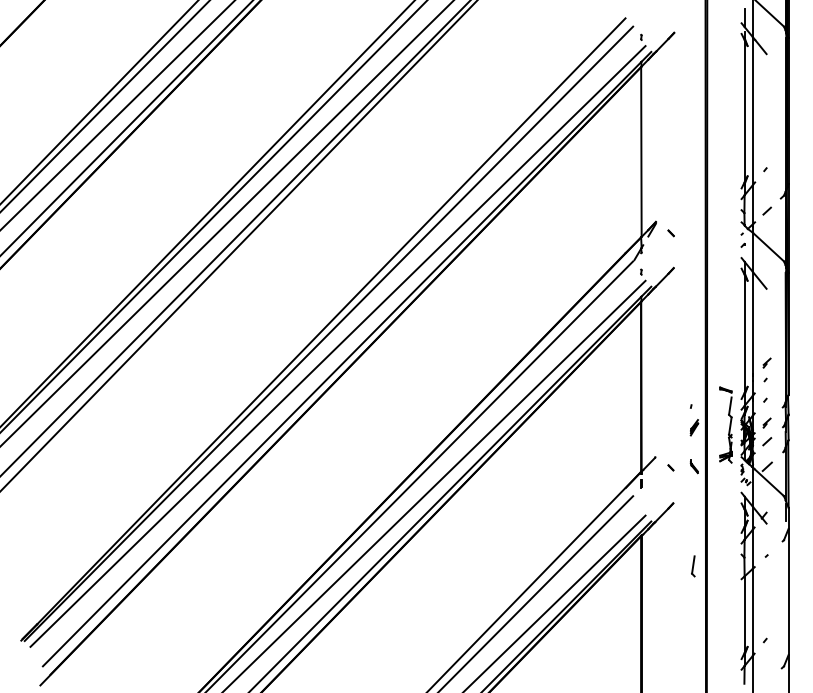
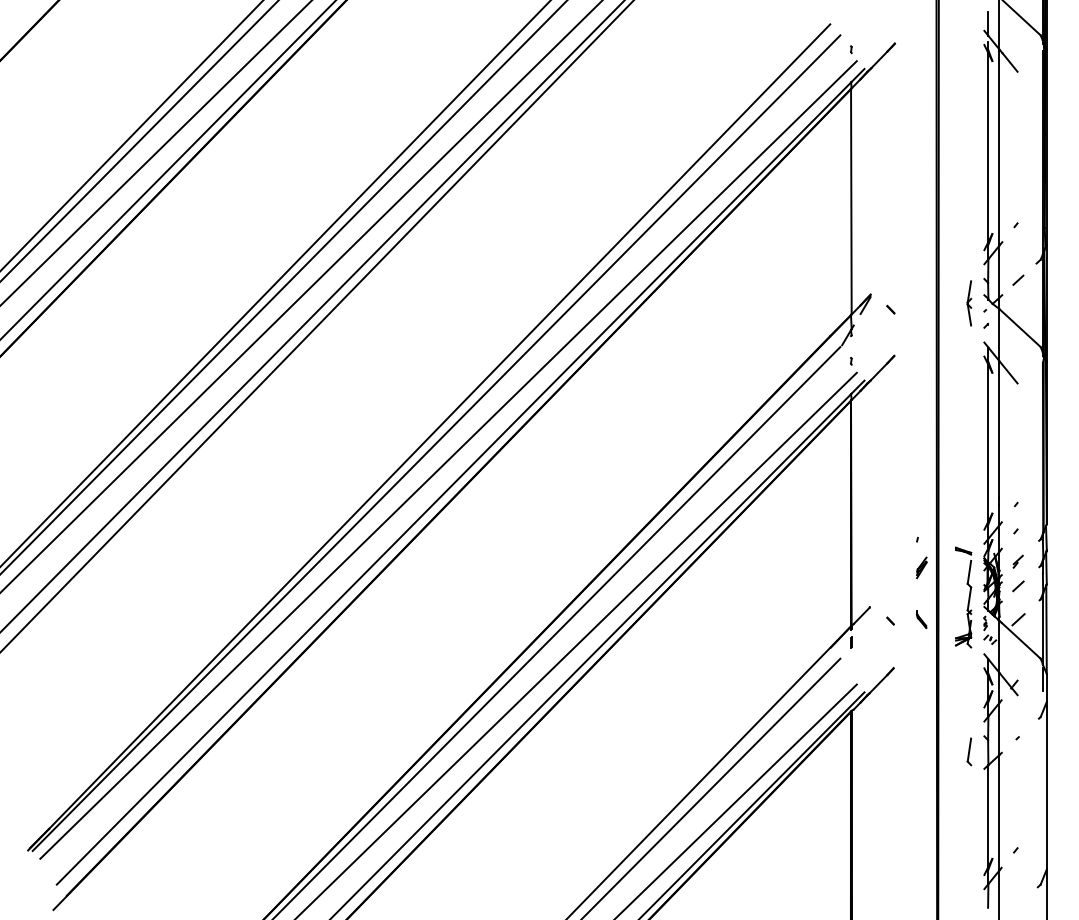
part: (730, 228) -> (969, 303), added
part: (766, 362) -> (1017, 481), removed
part: (725, 424) -> (963, 596), moved
part: (693, 566) -> (969, 752), moved

